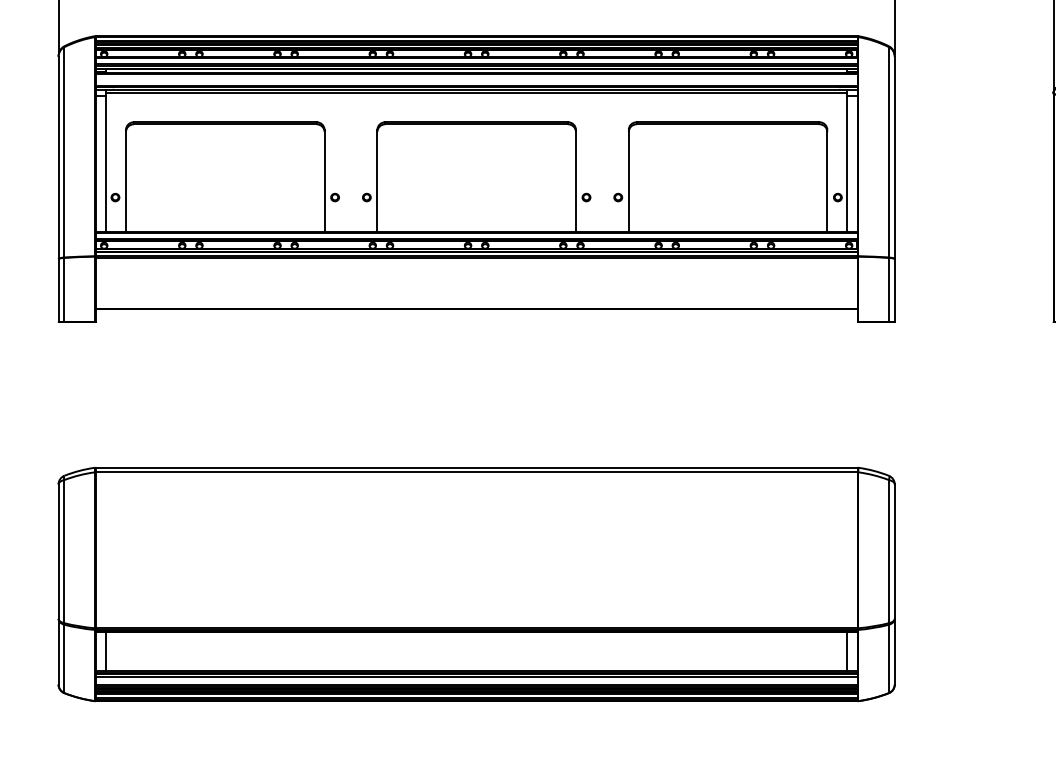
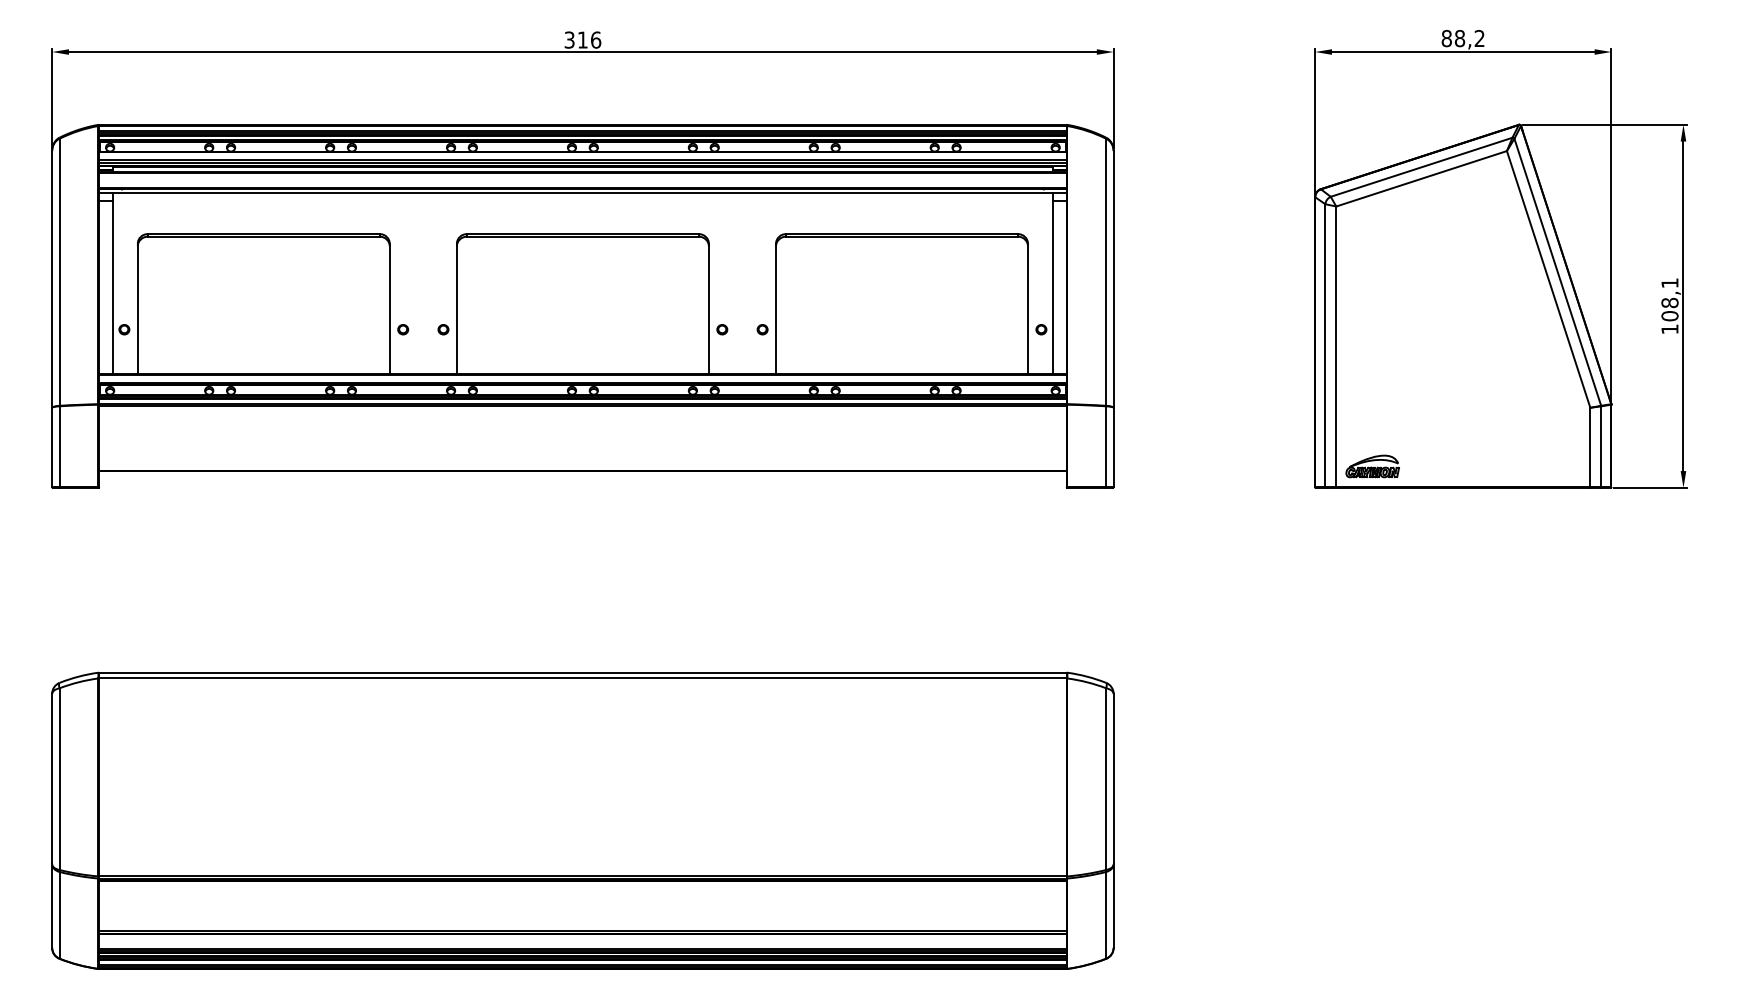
line: (476, 93) -> (582, 197), removed
line: (106, 651) -> (112, 905), removed
line: (847, 651) -> (1053, 905), removed
line: (476, 677) -> (582, 938), removed

